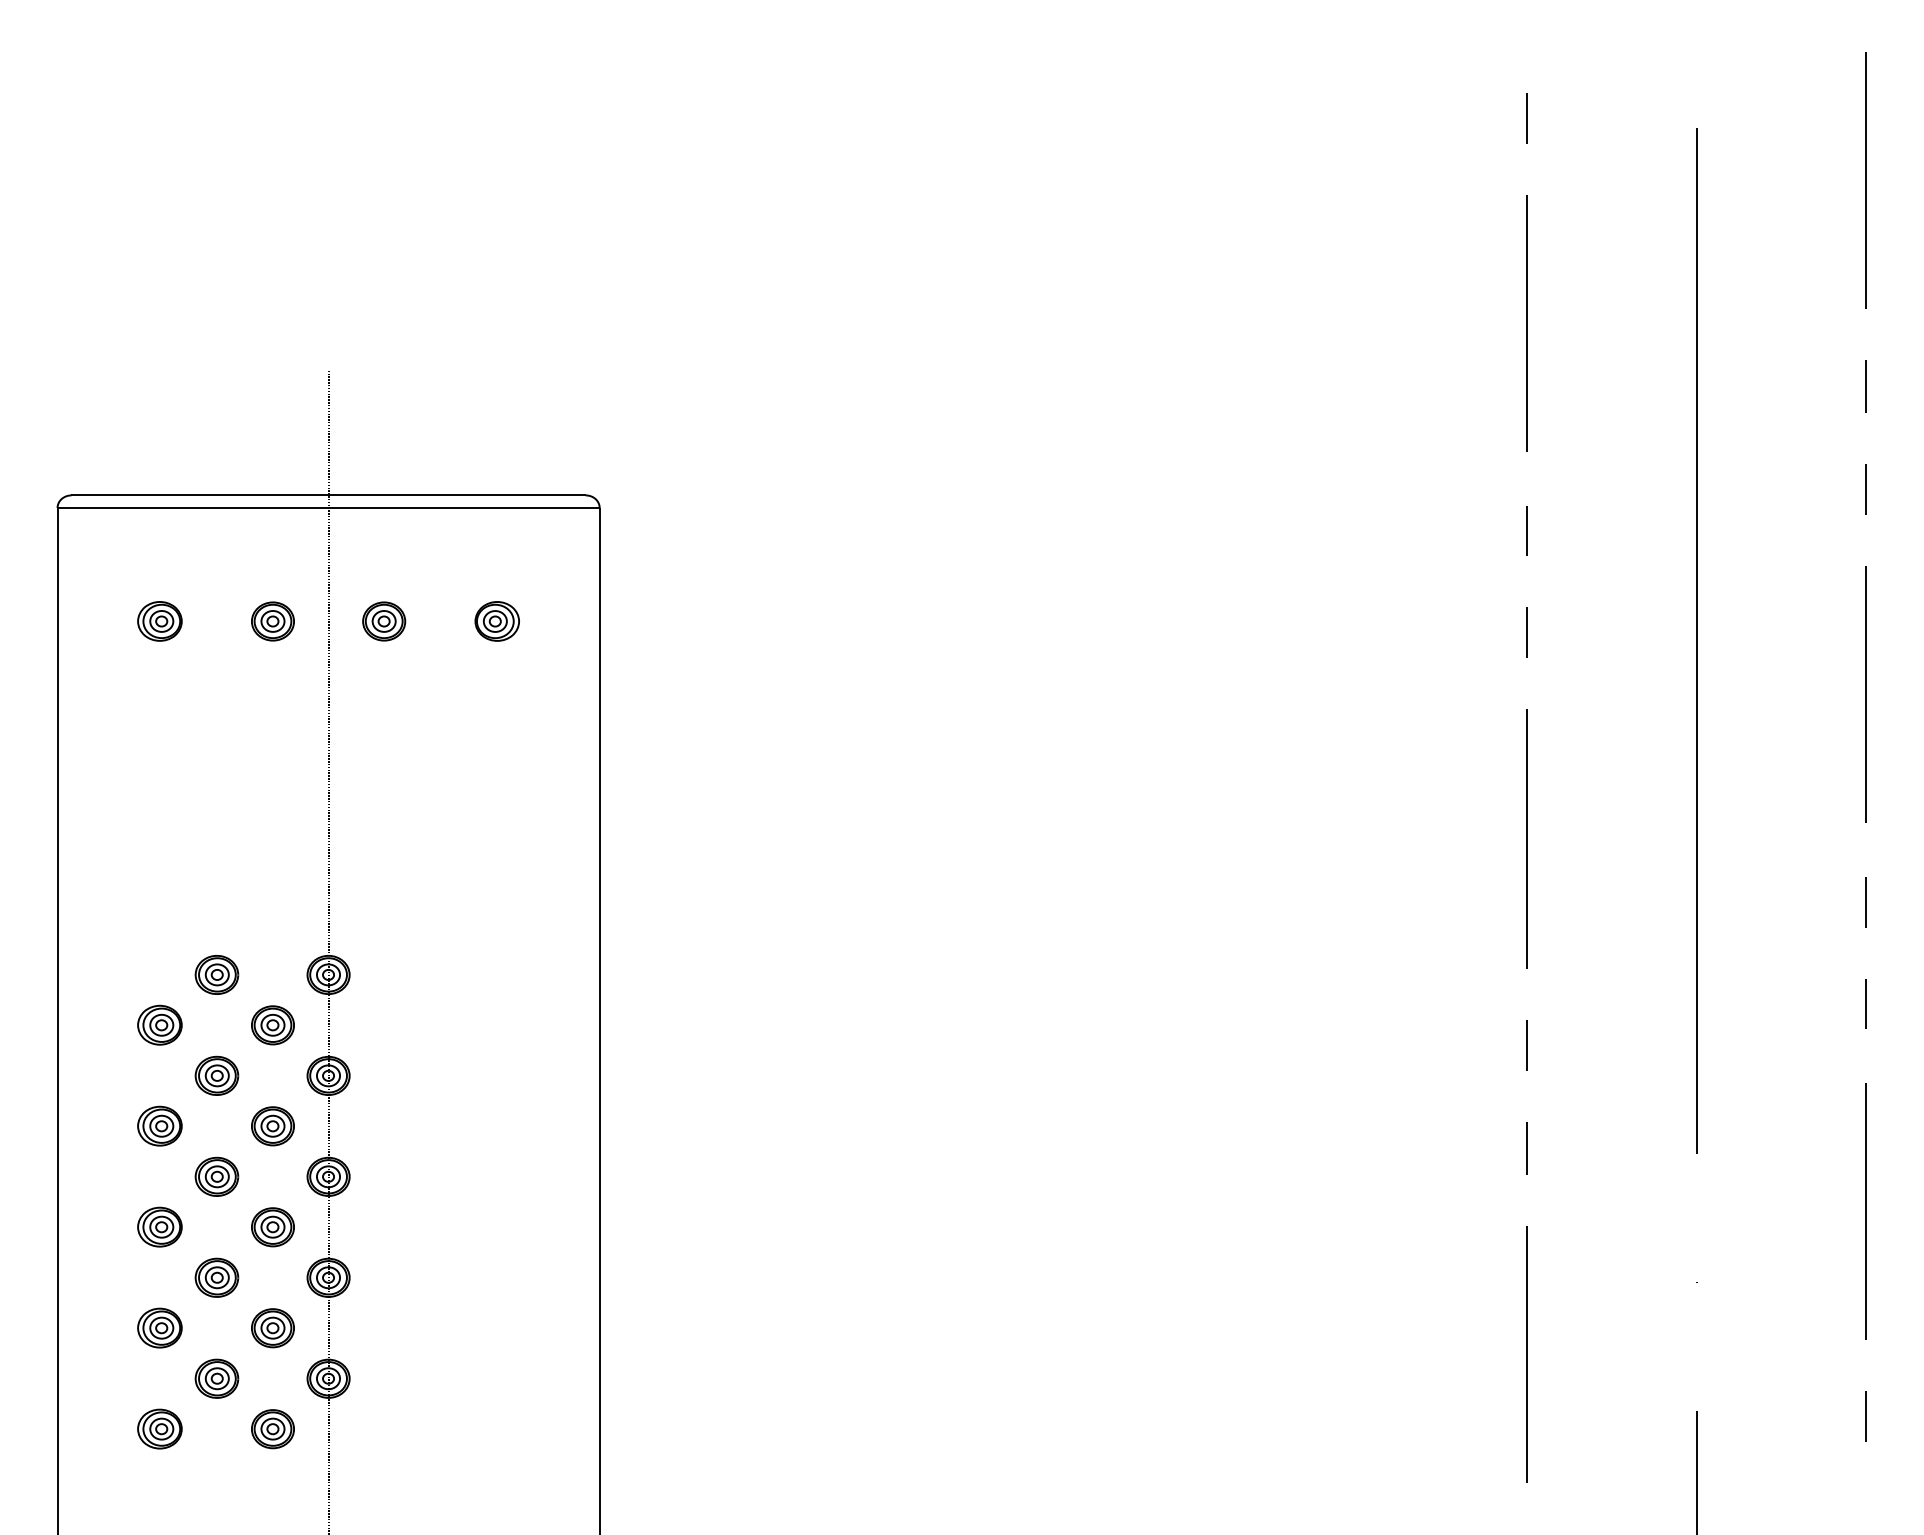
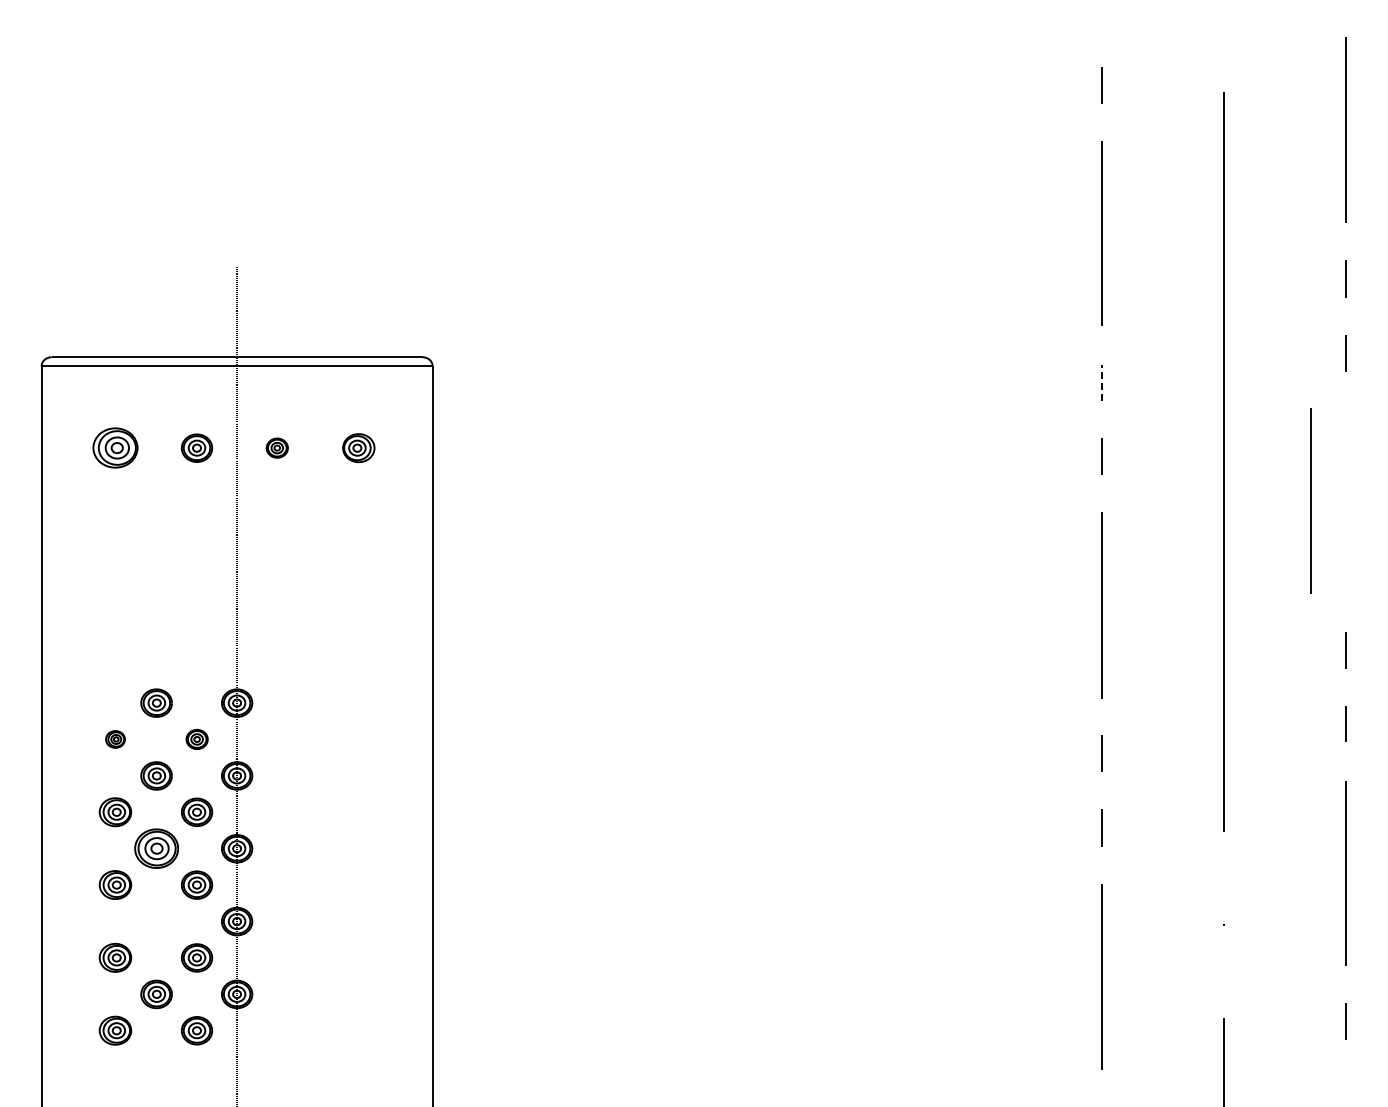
line: (1526, 530) -> (1101, 382), solid -> dashed
part: (384, 620) -> (277, 447), size x0.7
part: (159, 621) -> (115, 448), size x1.4
line: (1865, 694) -> (1310, 500), moved
part: (159, 1025) -> (115, 739), size x0.6
part: (273, 1025) -> (197, 739), size x0.7
part: (216, 1176) -> (156, 848), size x1.4
part: (216, 1277) -> (156, 921), removed

